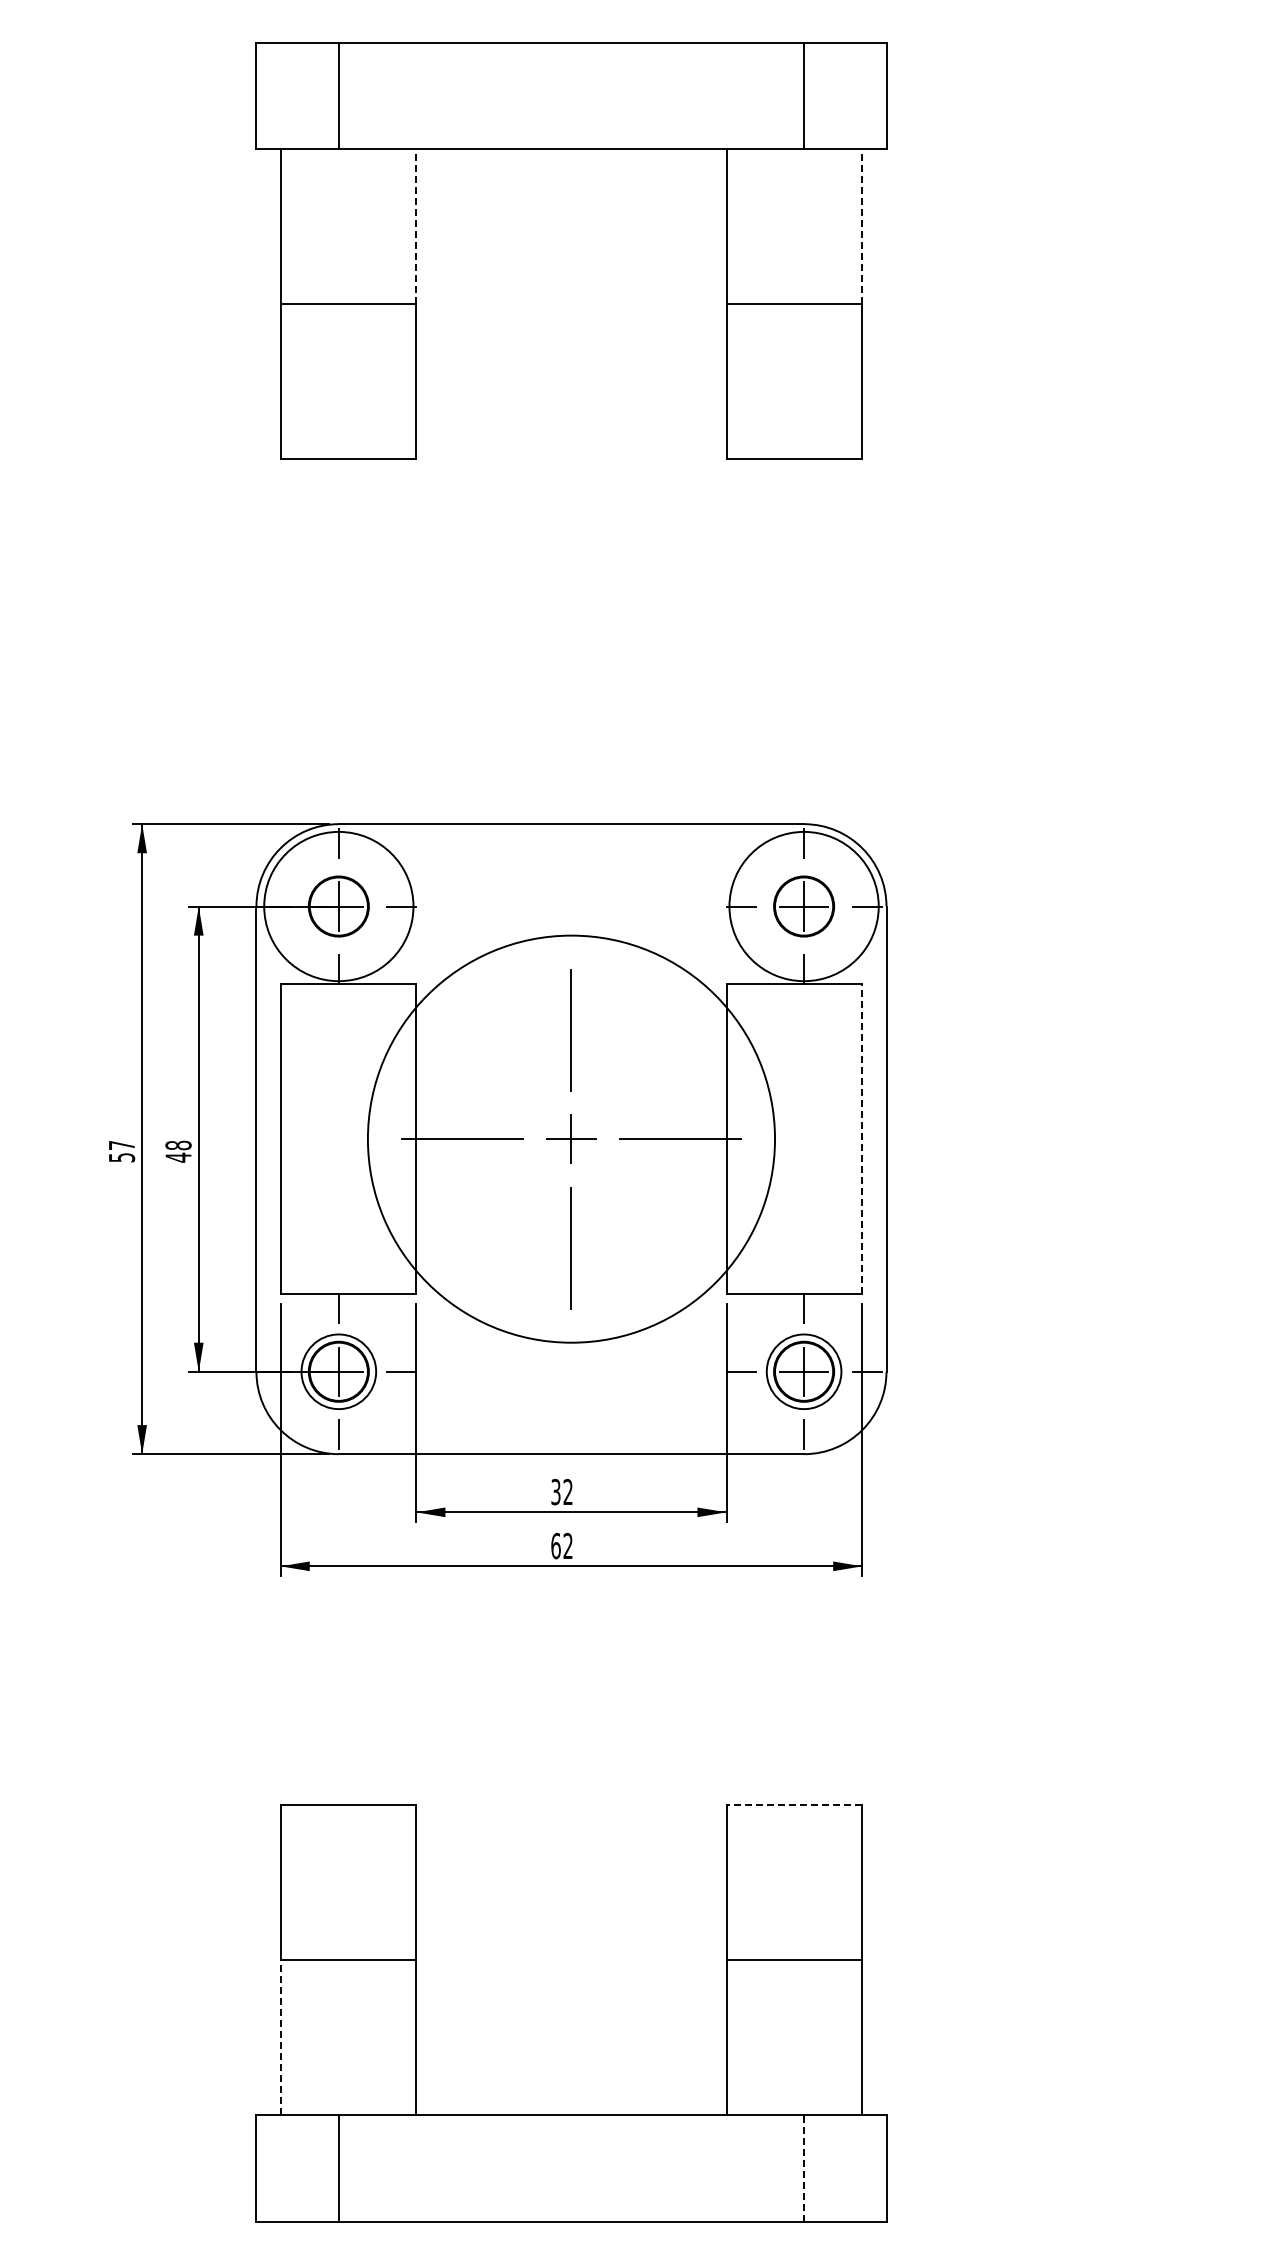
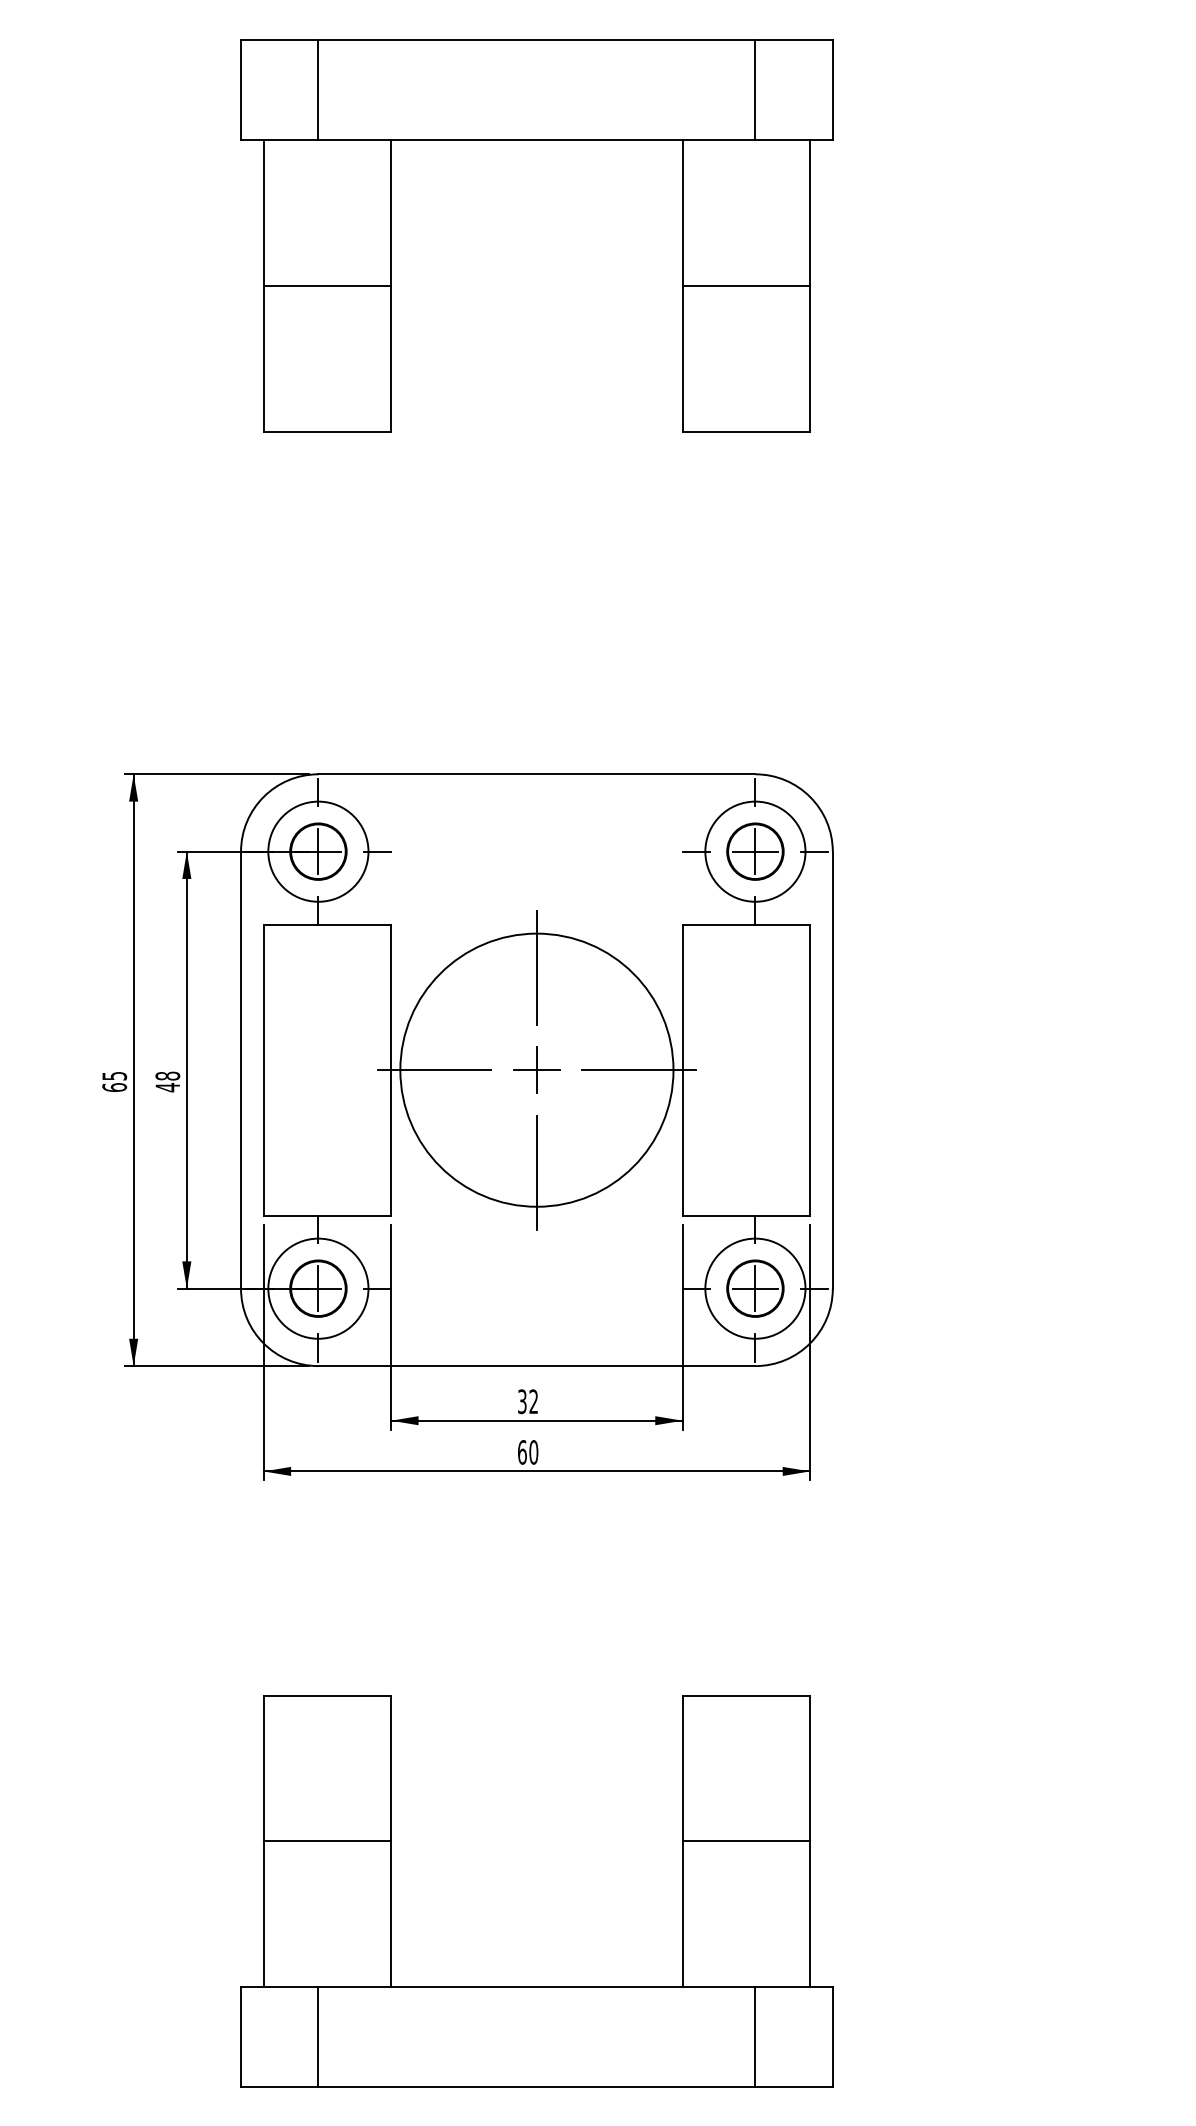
line: (416, 226) -> (391, 212), dashed -> solid
line: (862, 226) -> (810, 212), dashed -> solid
circle: (338, 906) -> (318, 851), size x0.71
circle: (803, 906) -> (754, 851), size x0.71
circle: (571, 1138) -> (536, 1069), size x0.71
line: (862, 1138) -> (810, 1069), dashed -> solid
text: (121, 1151) -> (114, 1081), 57 -> 65
circle: (338, 1371) -> (318, 1288), size x1.43
circle: (803, 1371) -> (754, 1288), size x1.43
text: (567, 1545) -> (533, 1451), 62 -> 60
line: (794, 1805) -> (746, 1696), dashed -> solid
line: (280, 2037) -> (263, 1914), dashed -> solid
line: (804, 2168) -> (755, 2037), dashed -> solid

